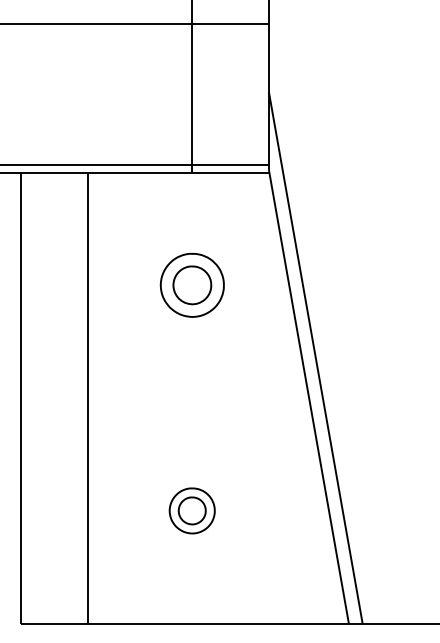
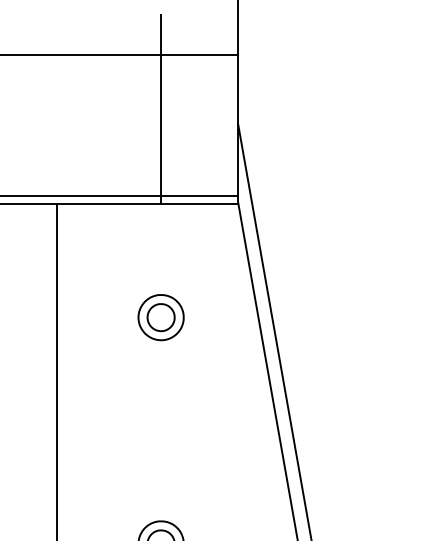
part: (191, 285) -> (160, 317), size x0.71

